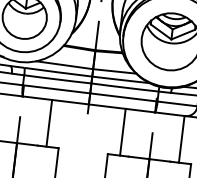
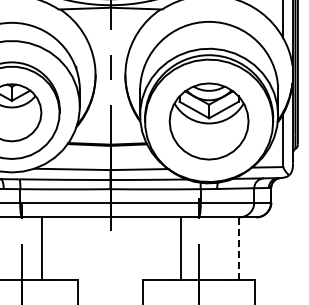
line: (49, 123) -> (42, 248), moved
line: (122, 132) -> (180, 248), moved
line: (181, 139) -> (238, 248), solid -> dashed

